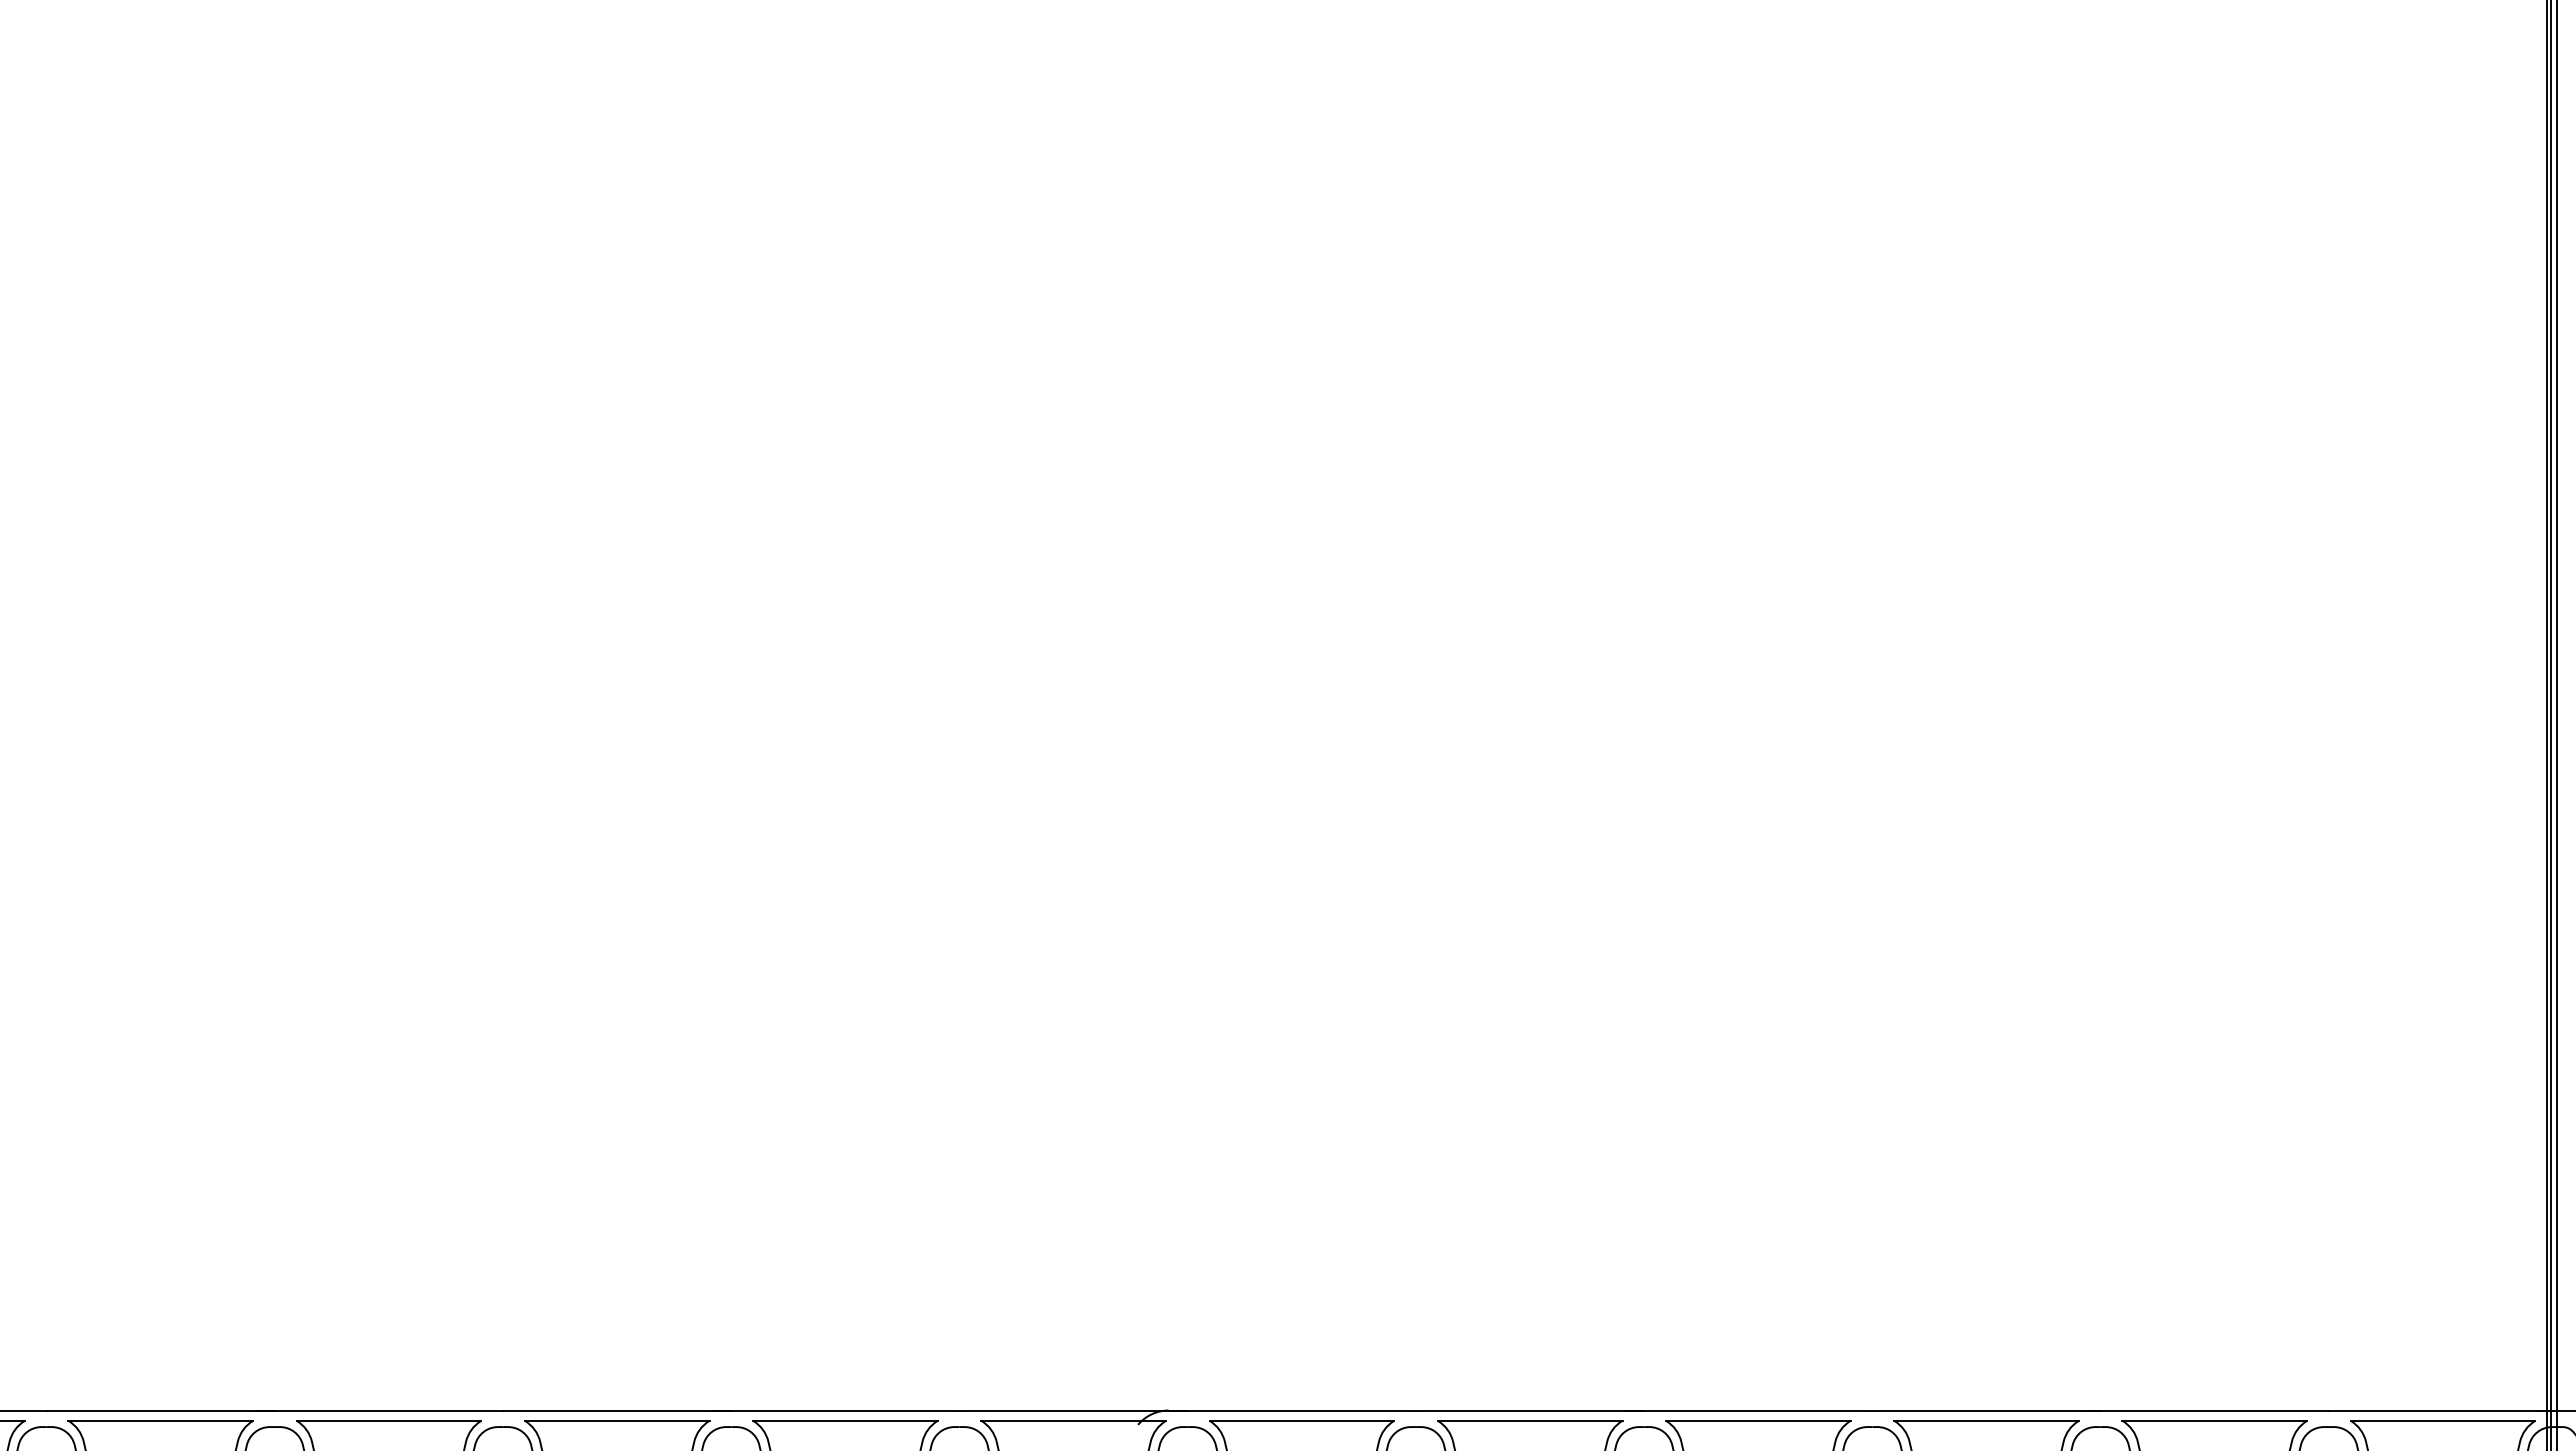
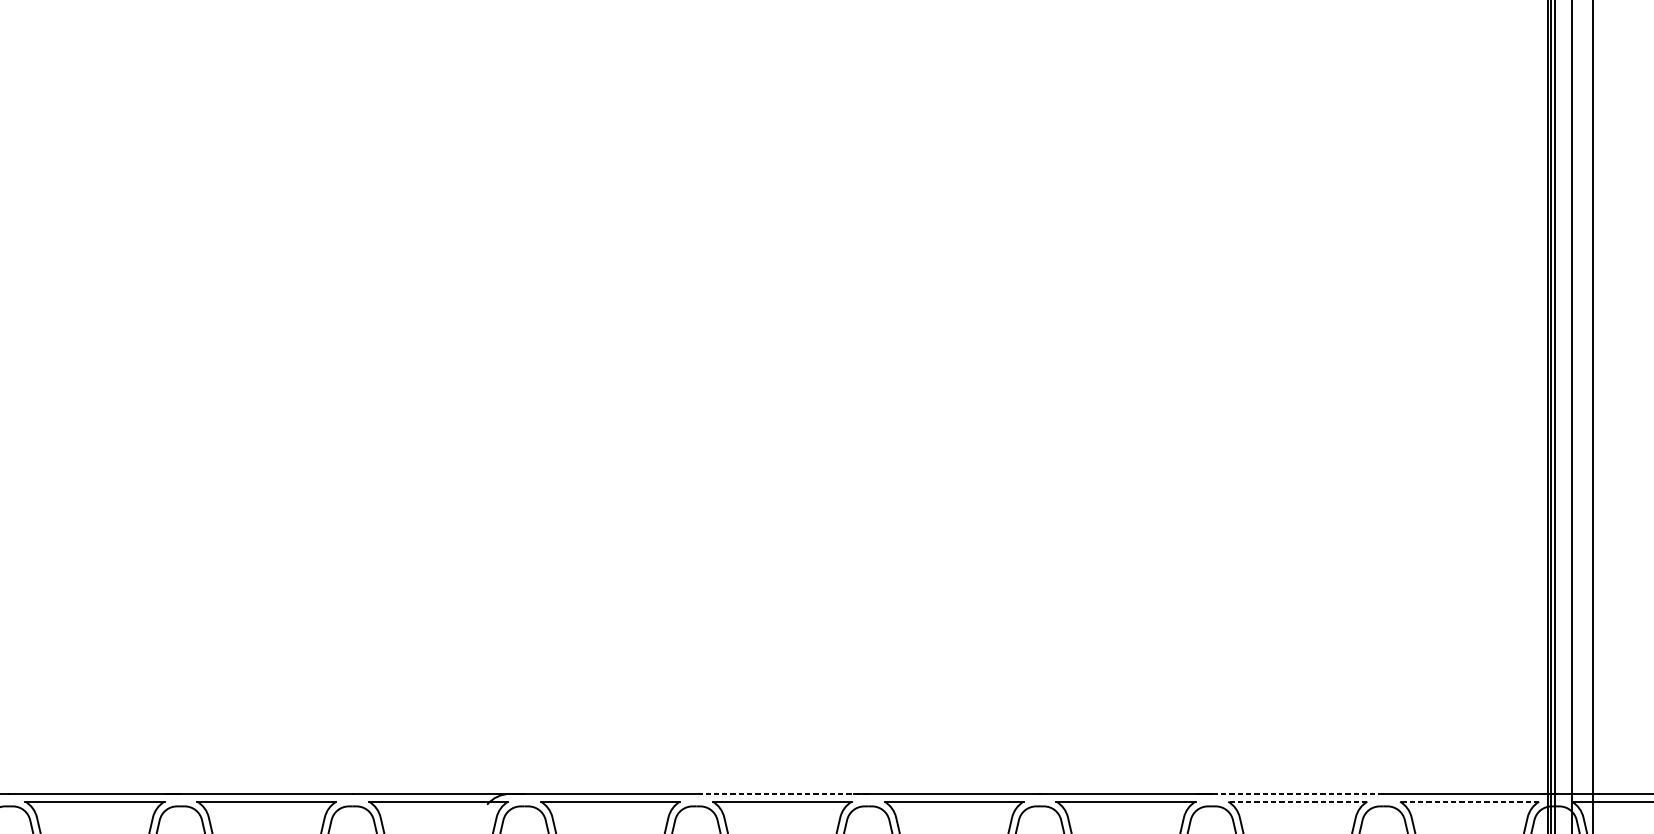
line: (1529, 1410) -> (781, 793), solid -> dashed
line: (2214, 1410) -> (1297, 793), solid -> dashed
line: (2214, 1420) -> (1297, 801), solid -> dashed
line: (2442, 1420) -> (1469, 801), solid -> dashed

